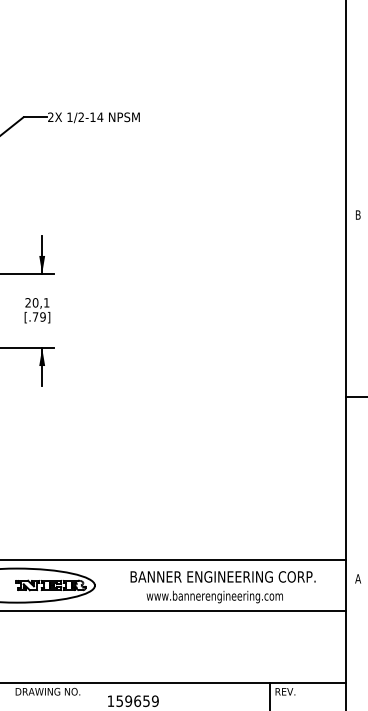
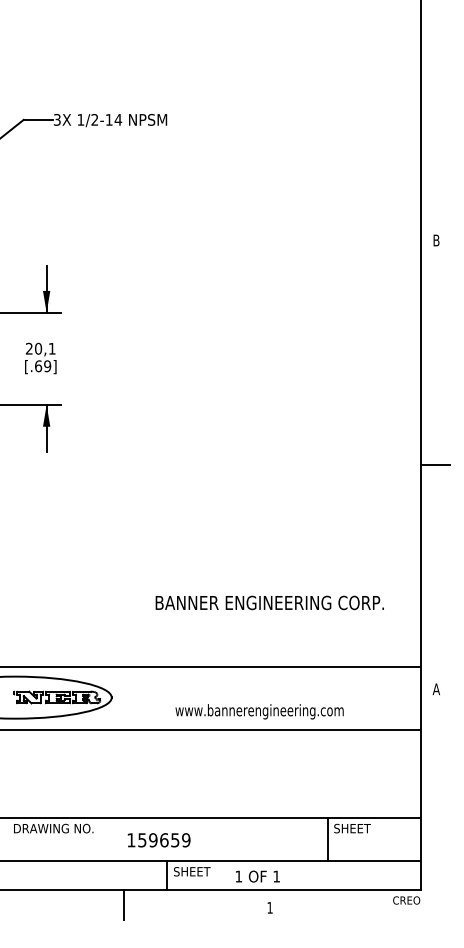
text: (51, 116) -> (57, 119), 2X -> 3X
text: (35, 317) -> (38, 366), [.79] -> [.69]
text: (222, 576) -> (269, 602), moved
text: (290, 691) -> (352, 828), REV. -> SHEET

